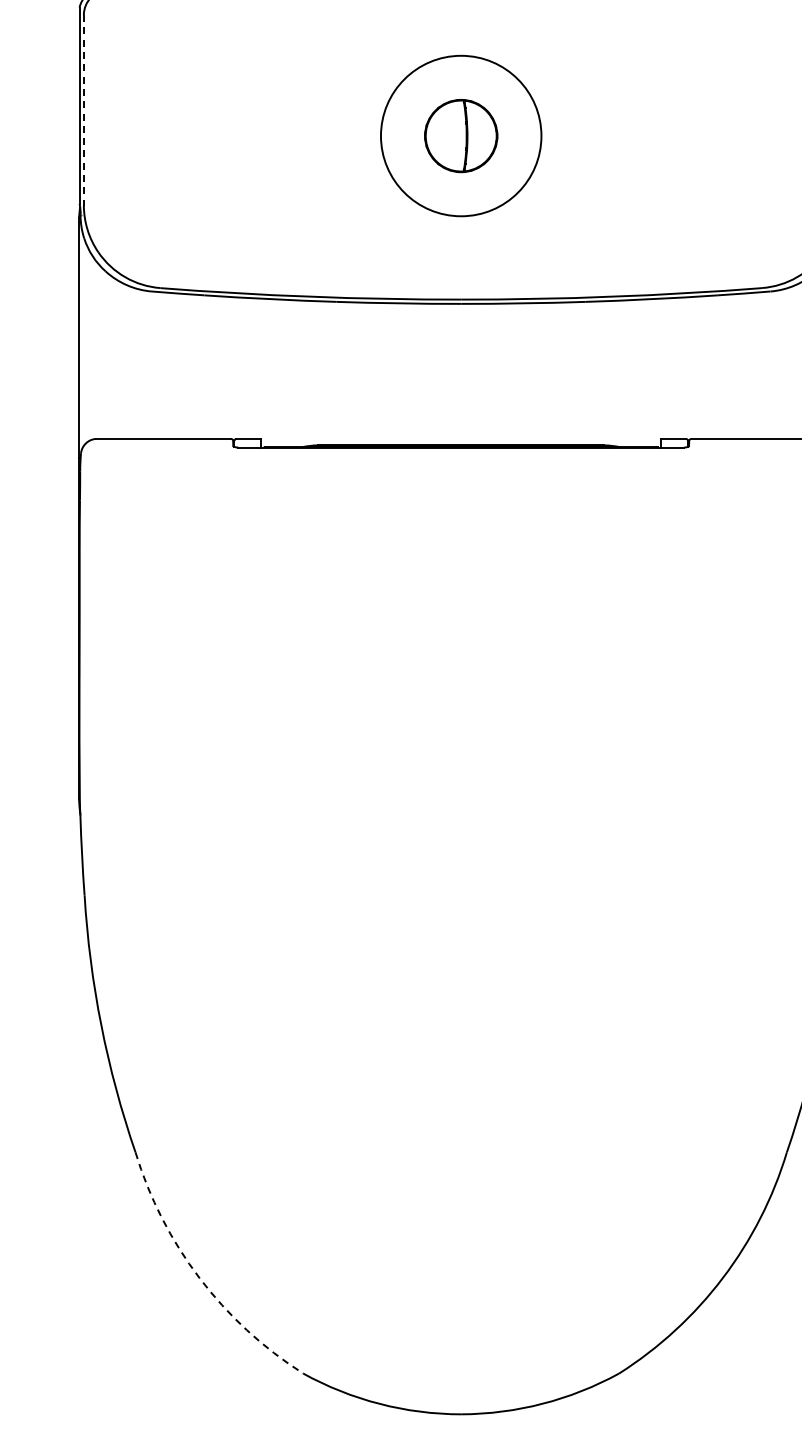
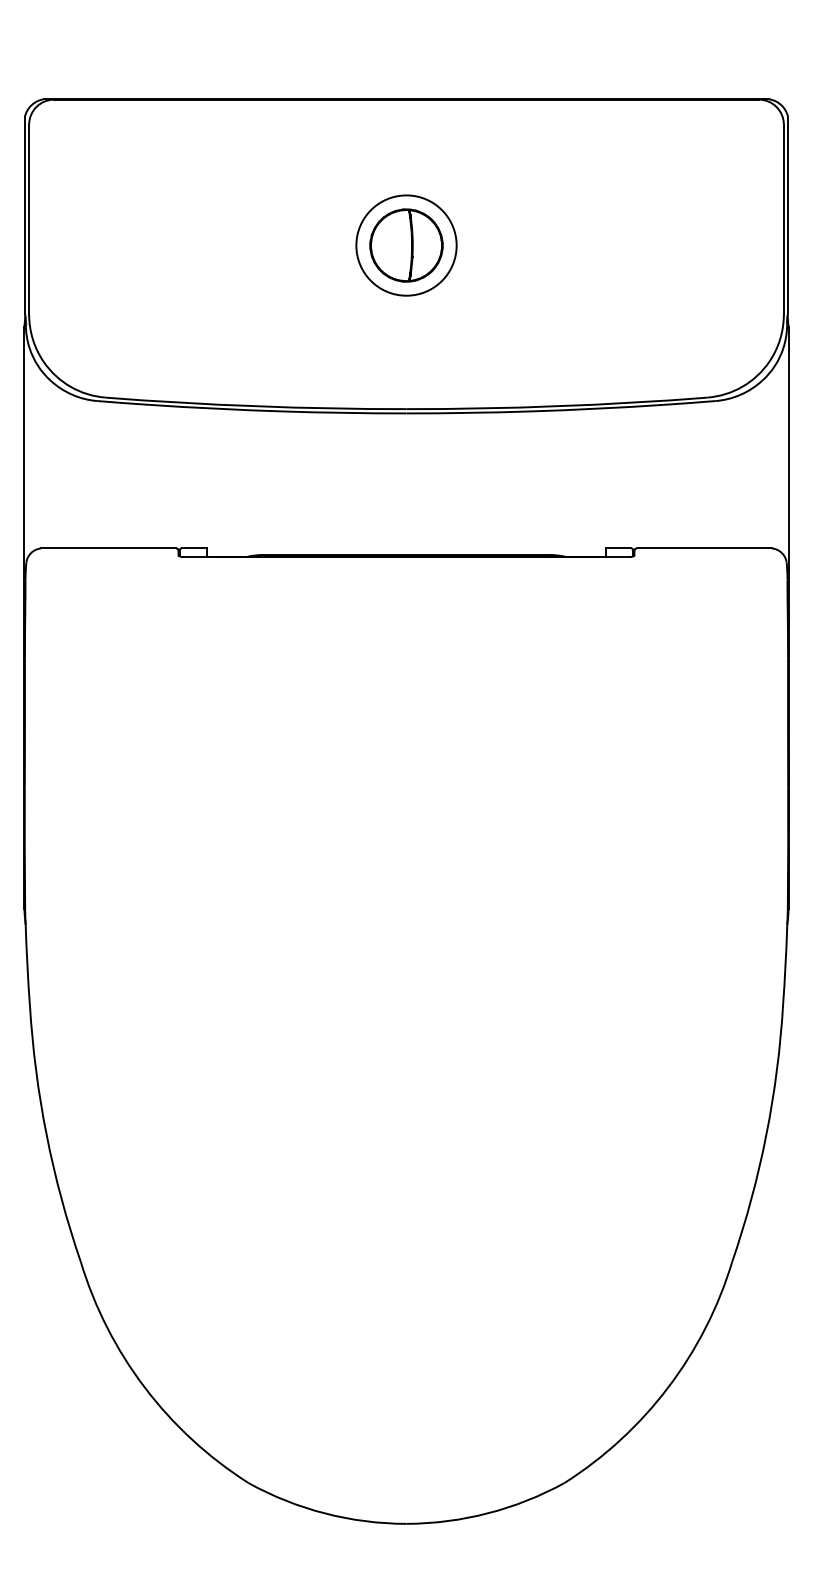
line: (84, 110) -> (29, 220), dashed -> solid
circle: (461, 135) -> (406, 245), size x0.62
arc: (199, 1277) -> (144, 1387), dashed -> solid

